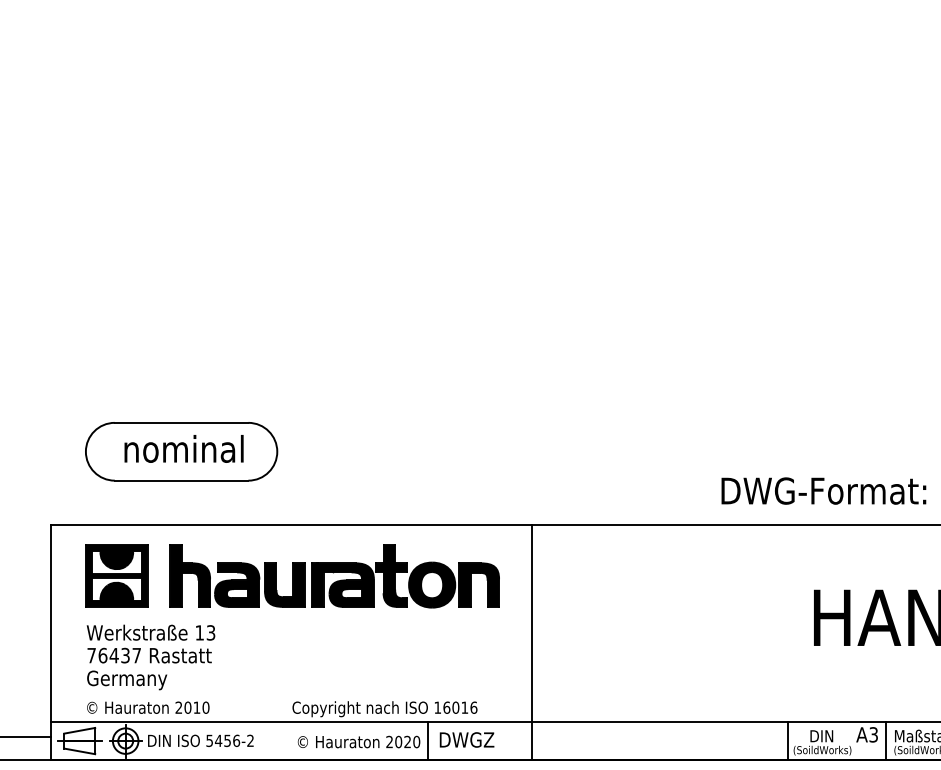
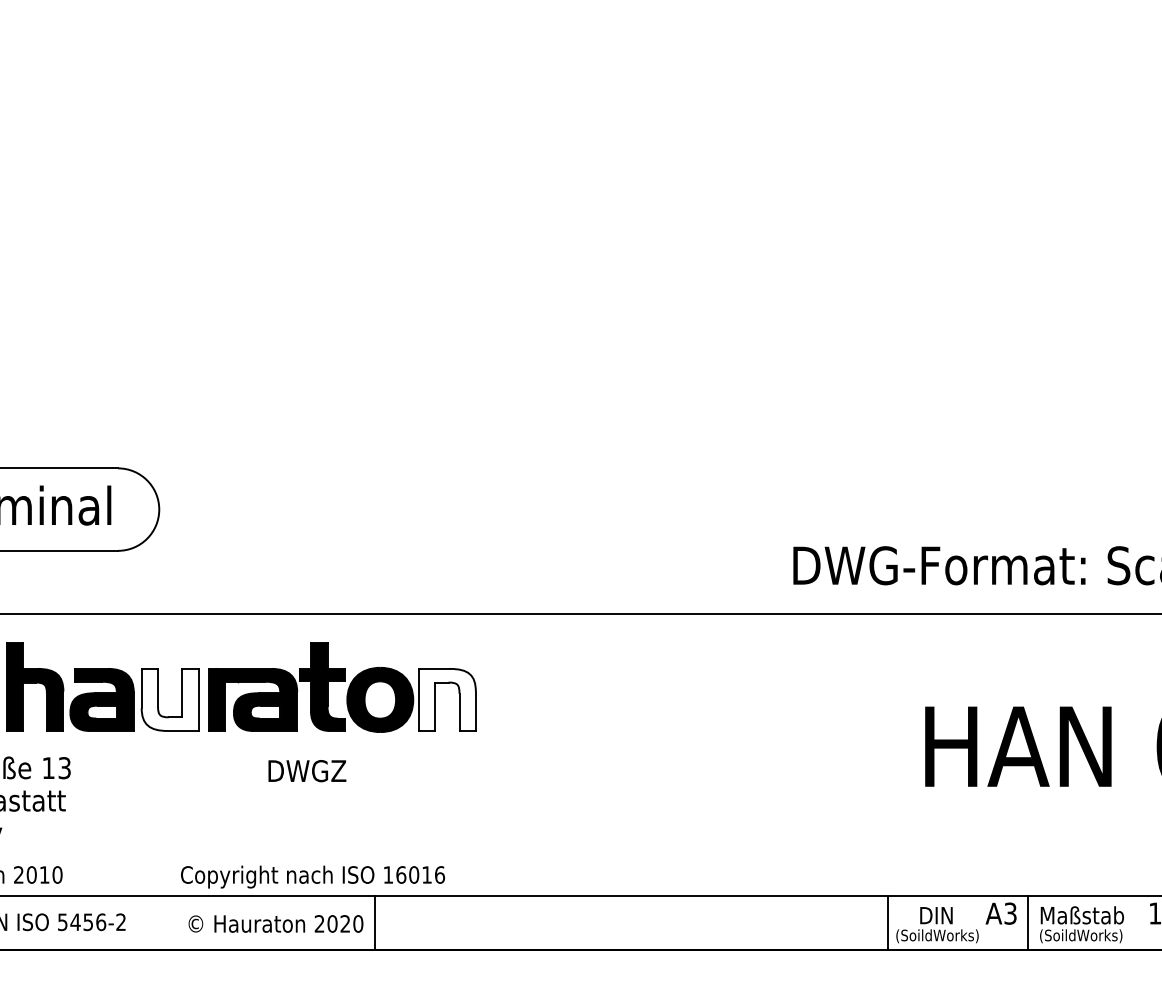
fill: (284, 584) -> (169, 699), removed
fill: (479, 584) -> (447, 699), removed
line: (532, 642) -> (523, 781), removed
text: (466, 739) -> (306, 770), moved

